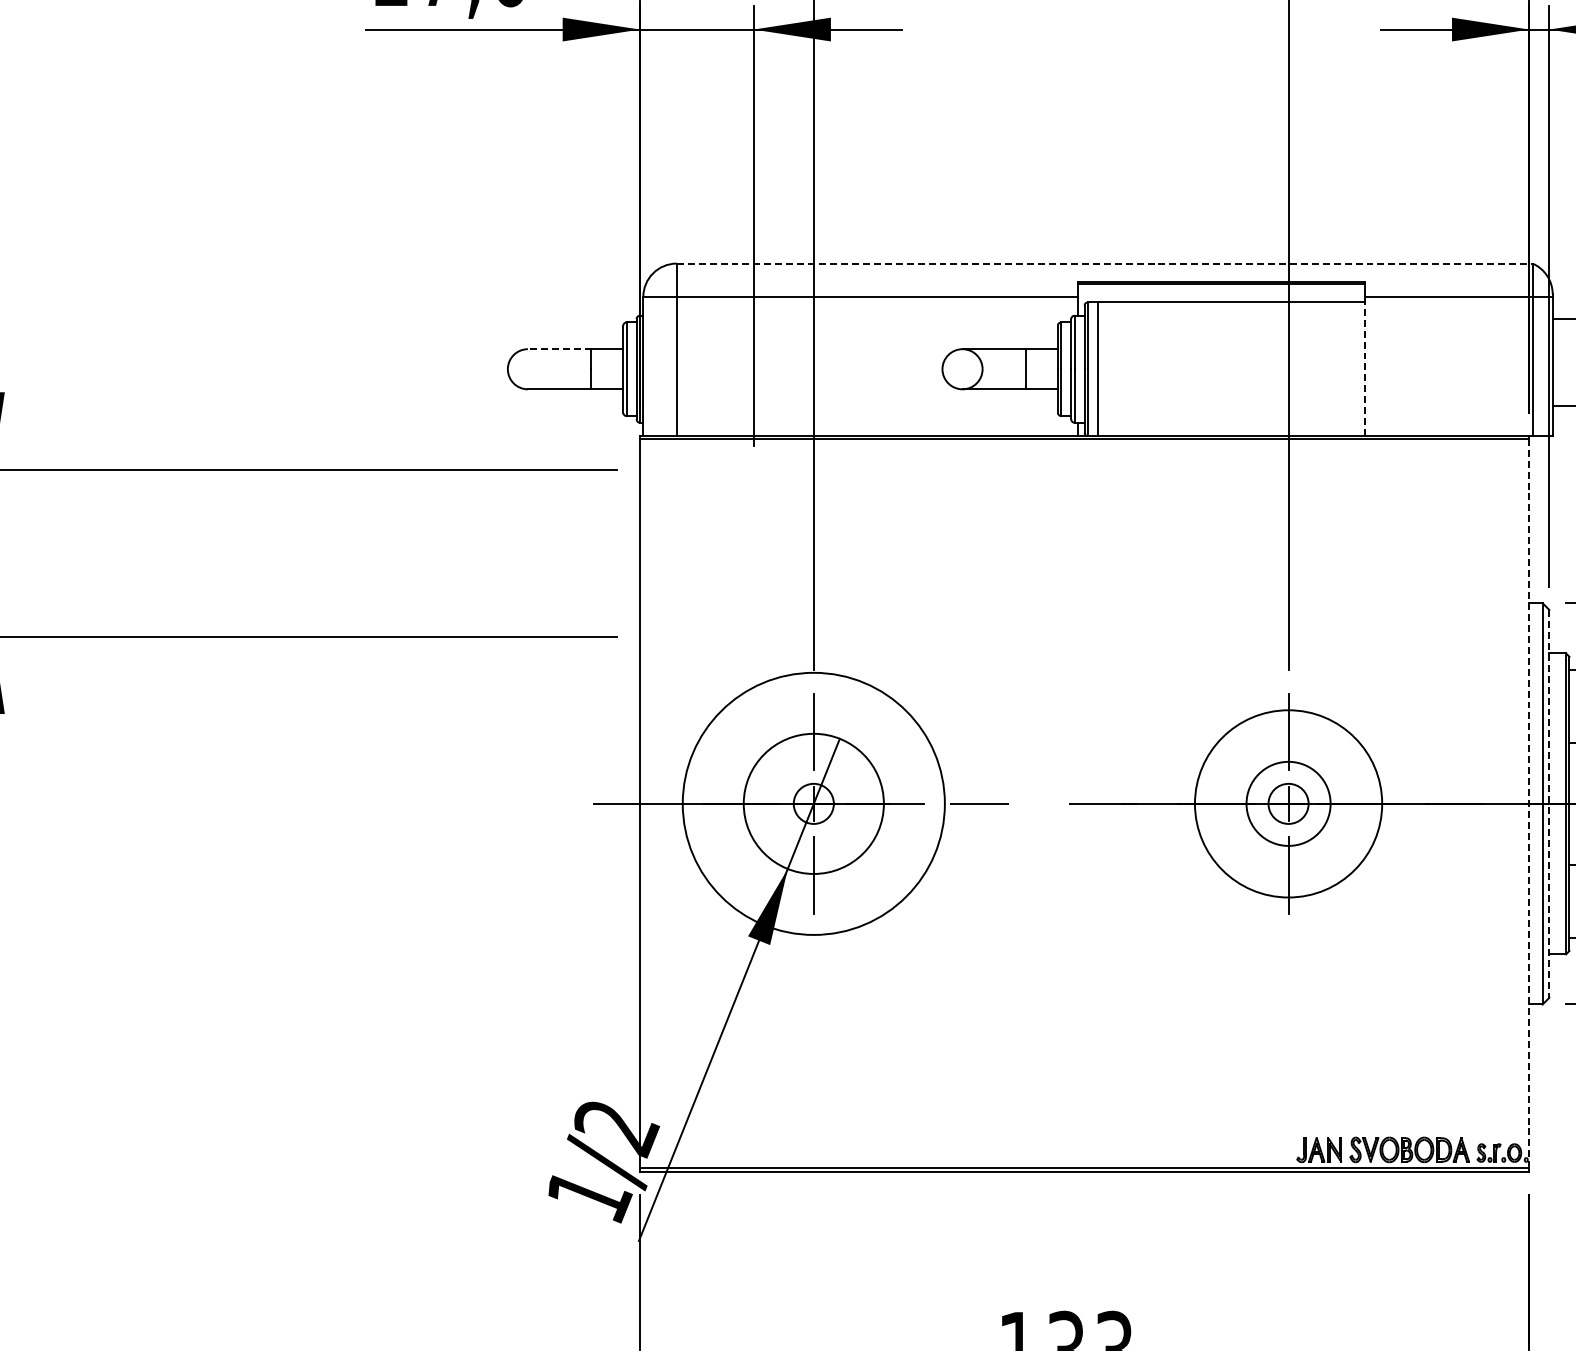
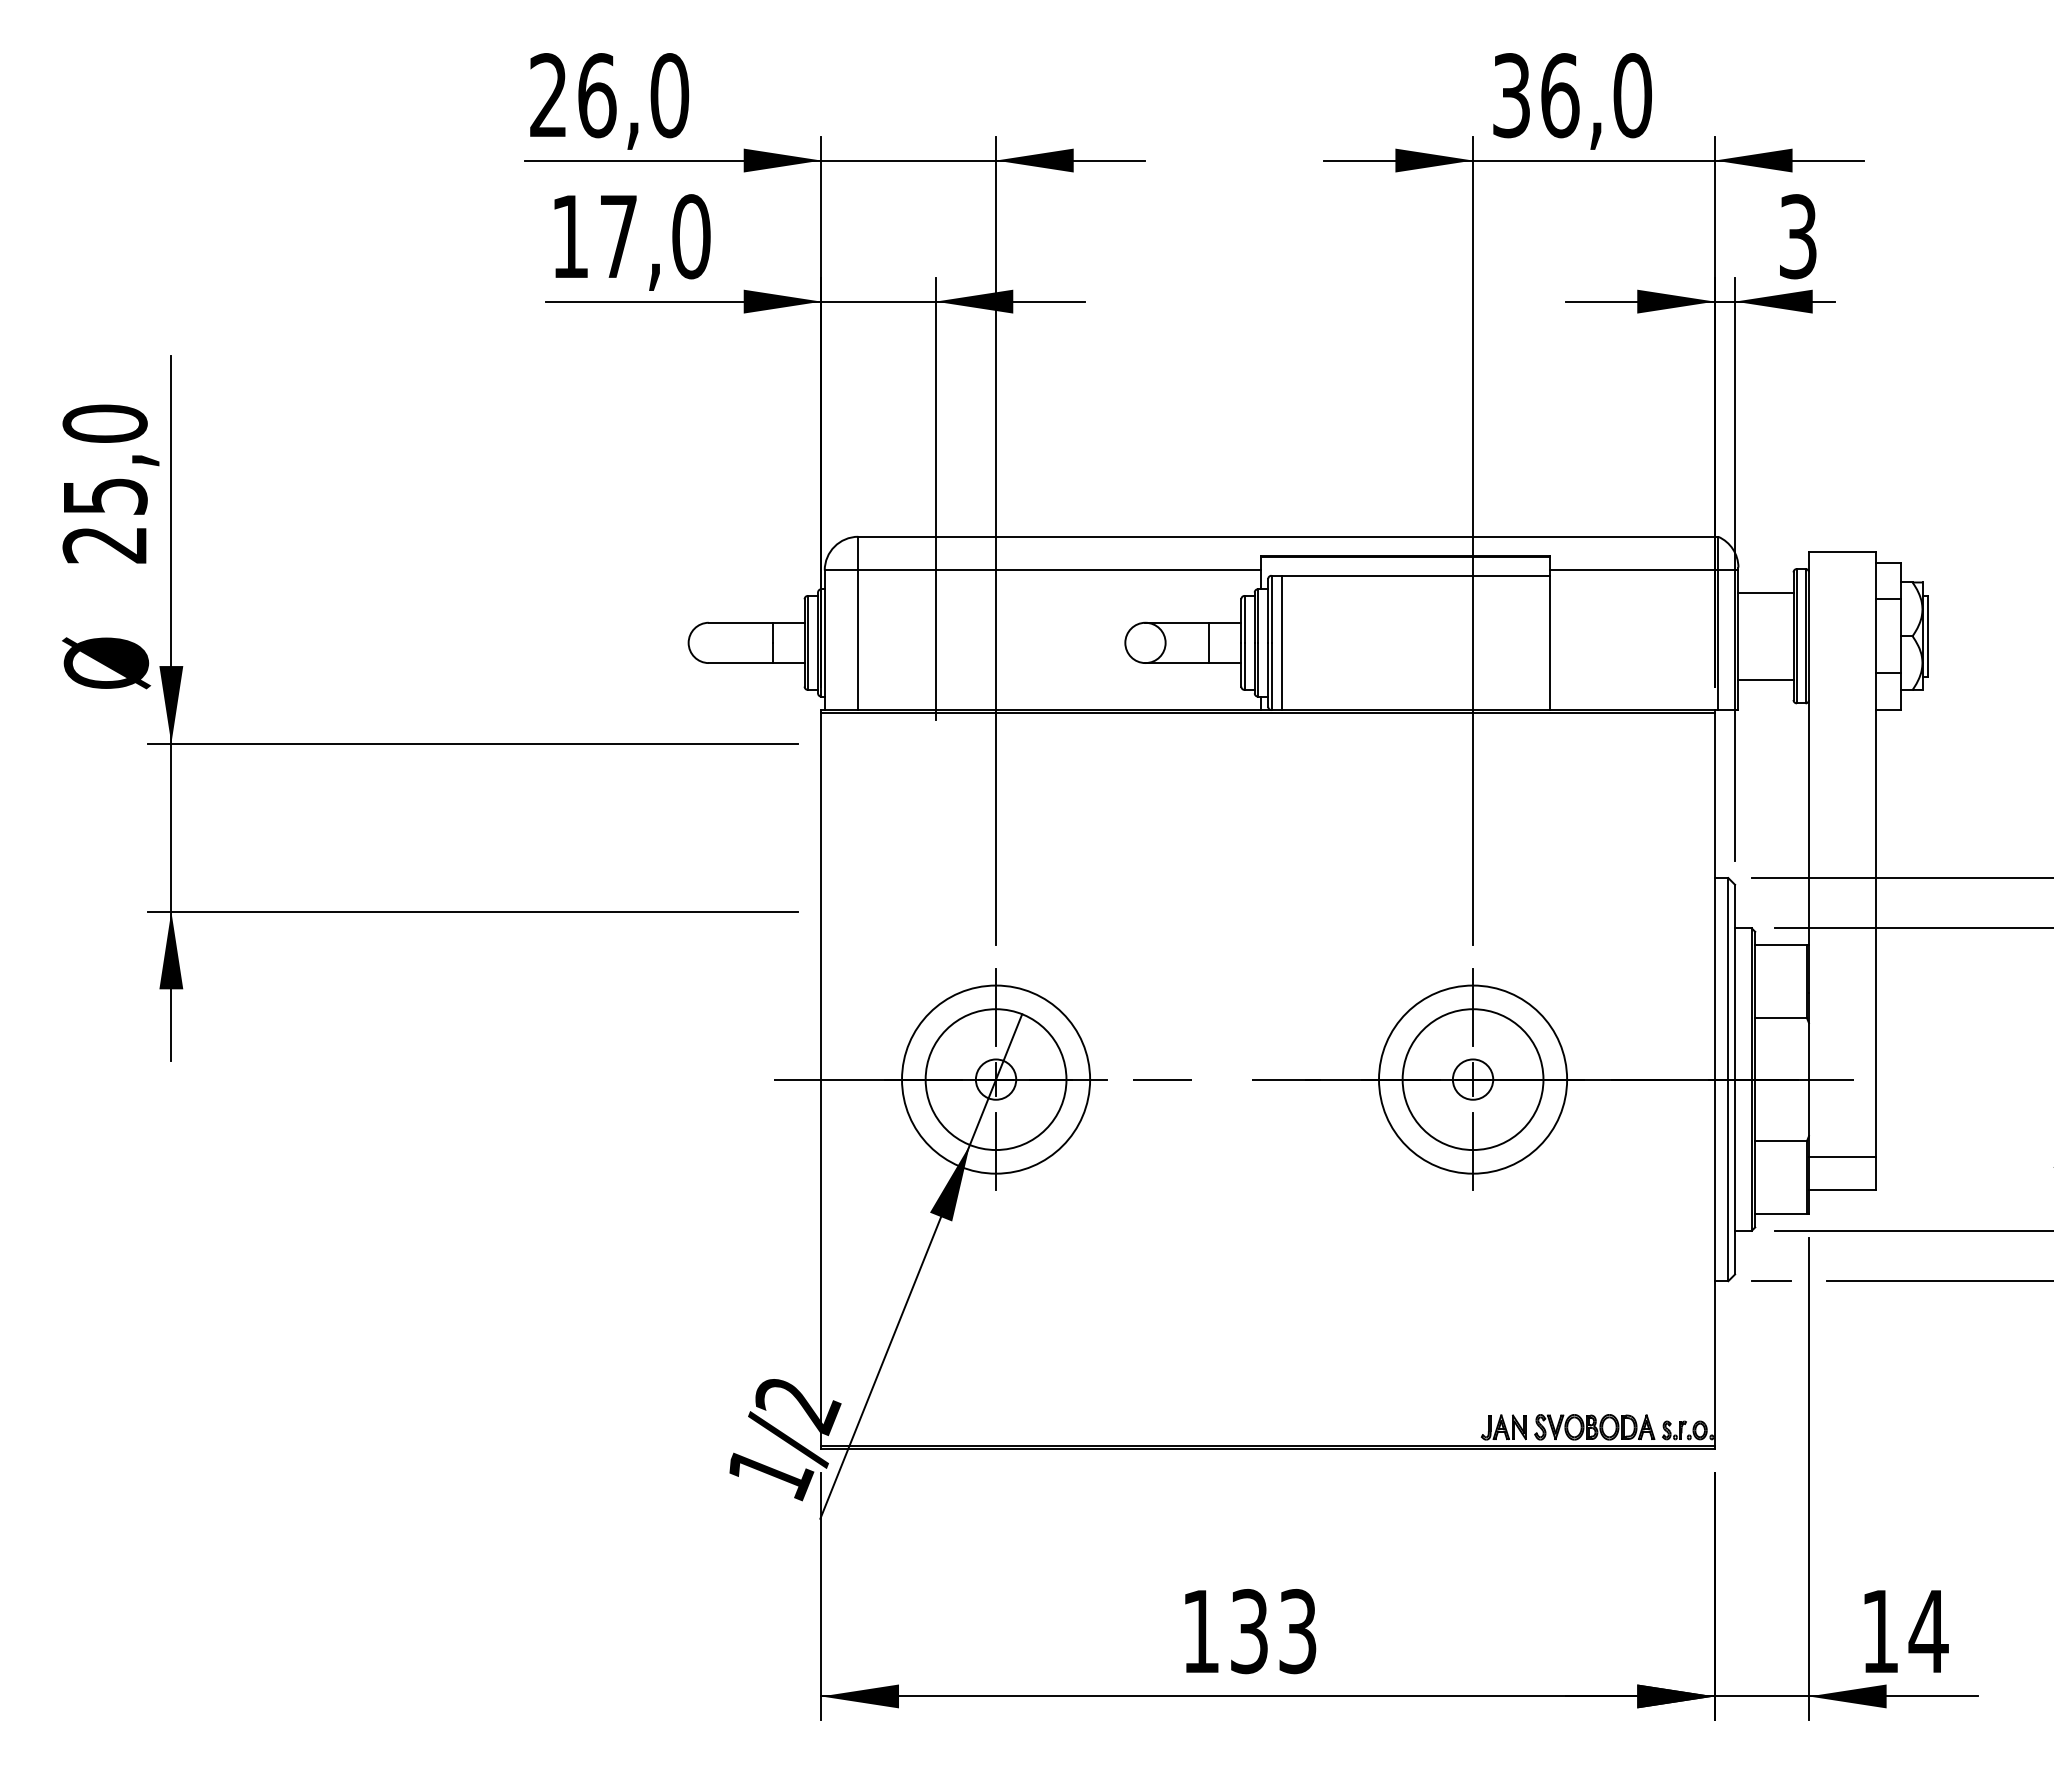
line: (1104, 263) -> (1288, 536), dashed -> solid
line: (559, 348) -> (740, 622), dashed -> solid
line: (1365, 368) -> (1550, 642), dashed -> solid
circle: (814, 803) -> (996, 1079), size x0.71
circle: (1288, 803) -> (1472, 1079), size x1.67
line: (1528, 803) -> (1714, 1079), dashed -> solid
line: (1549, 803) -> (1735, 1079), dashed -> solid

